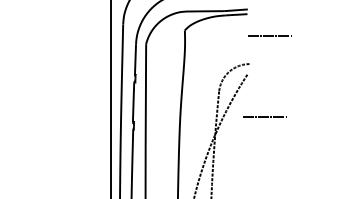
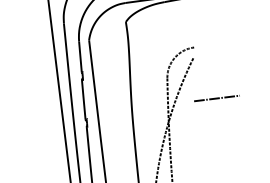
line: (269, 35) -> (210, 16), removed

